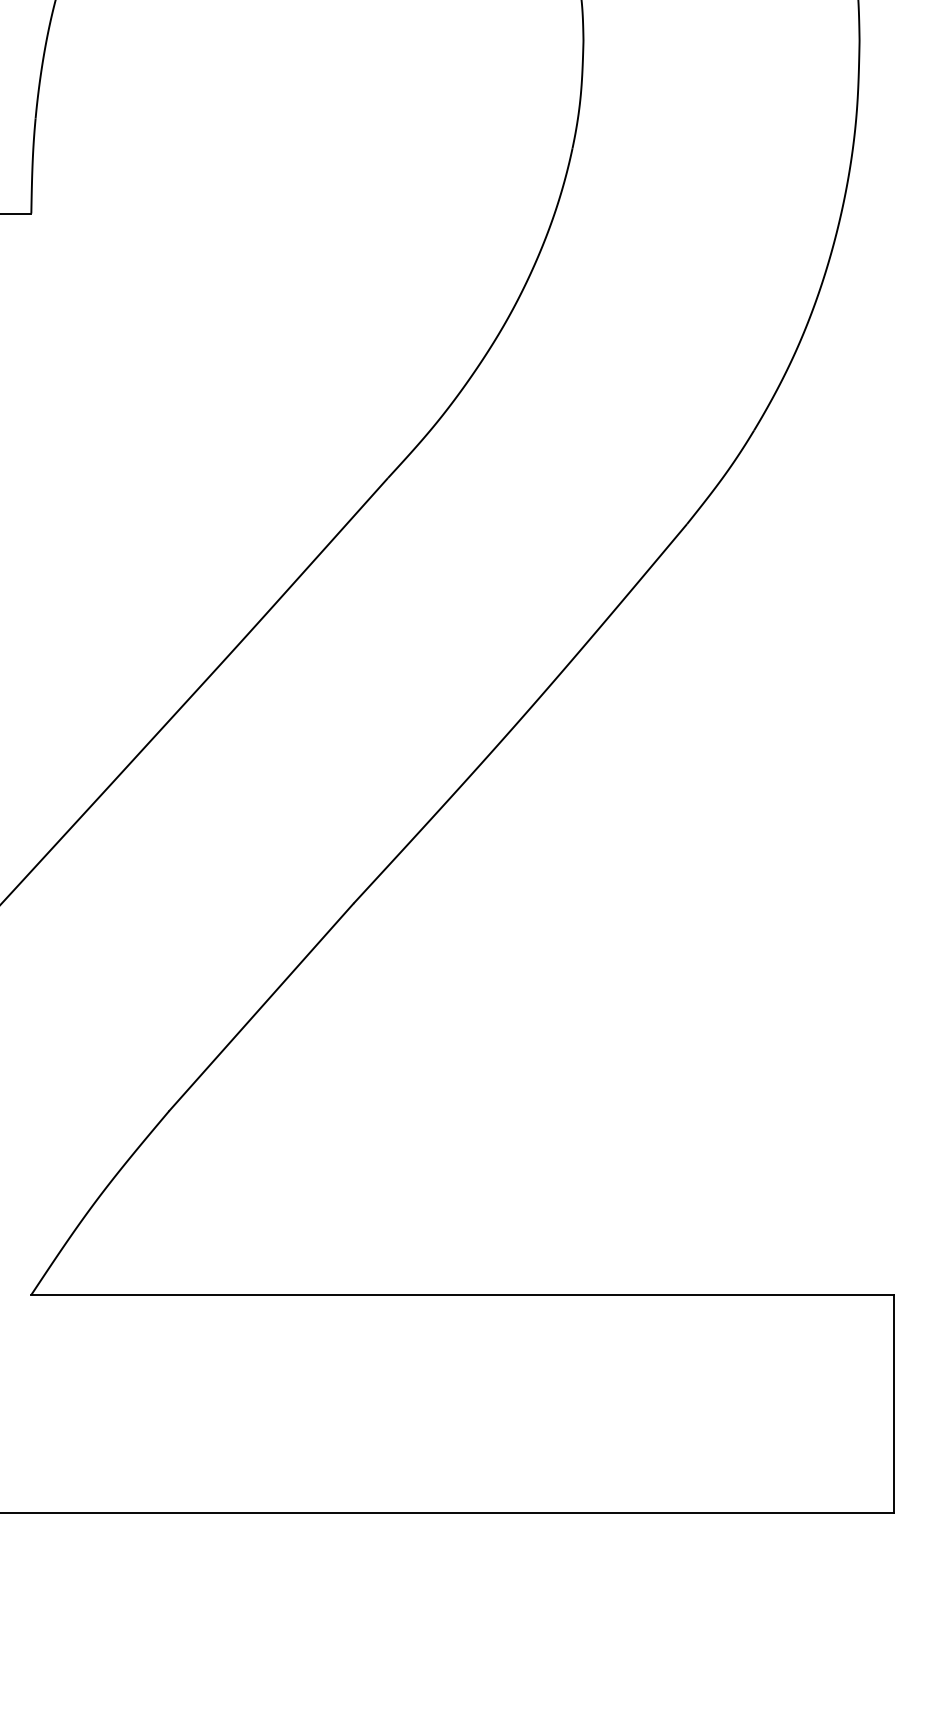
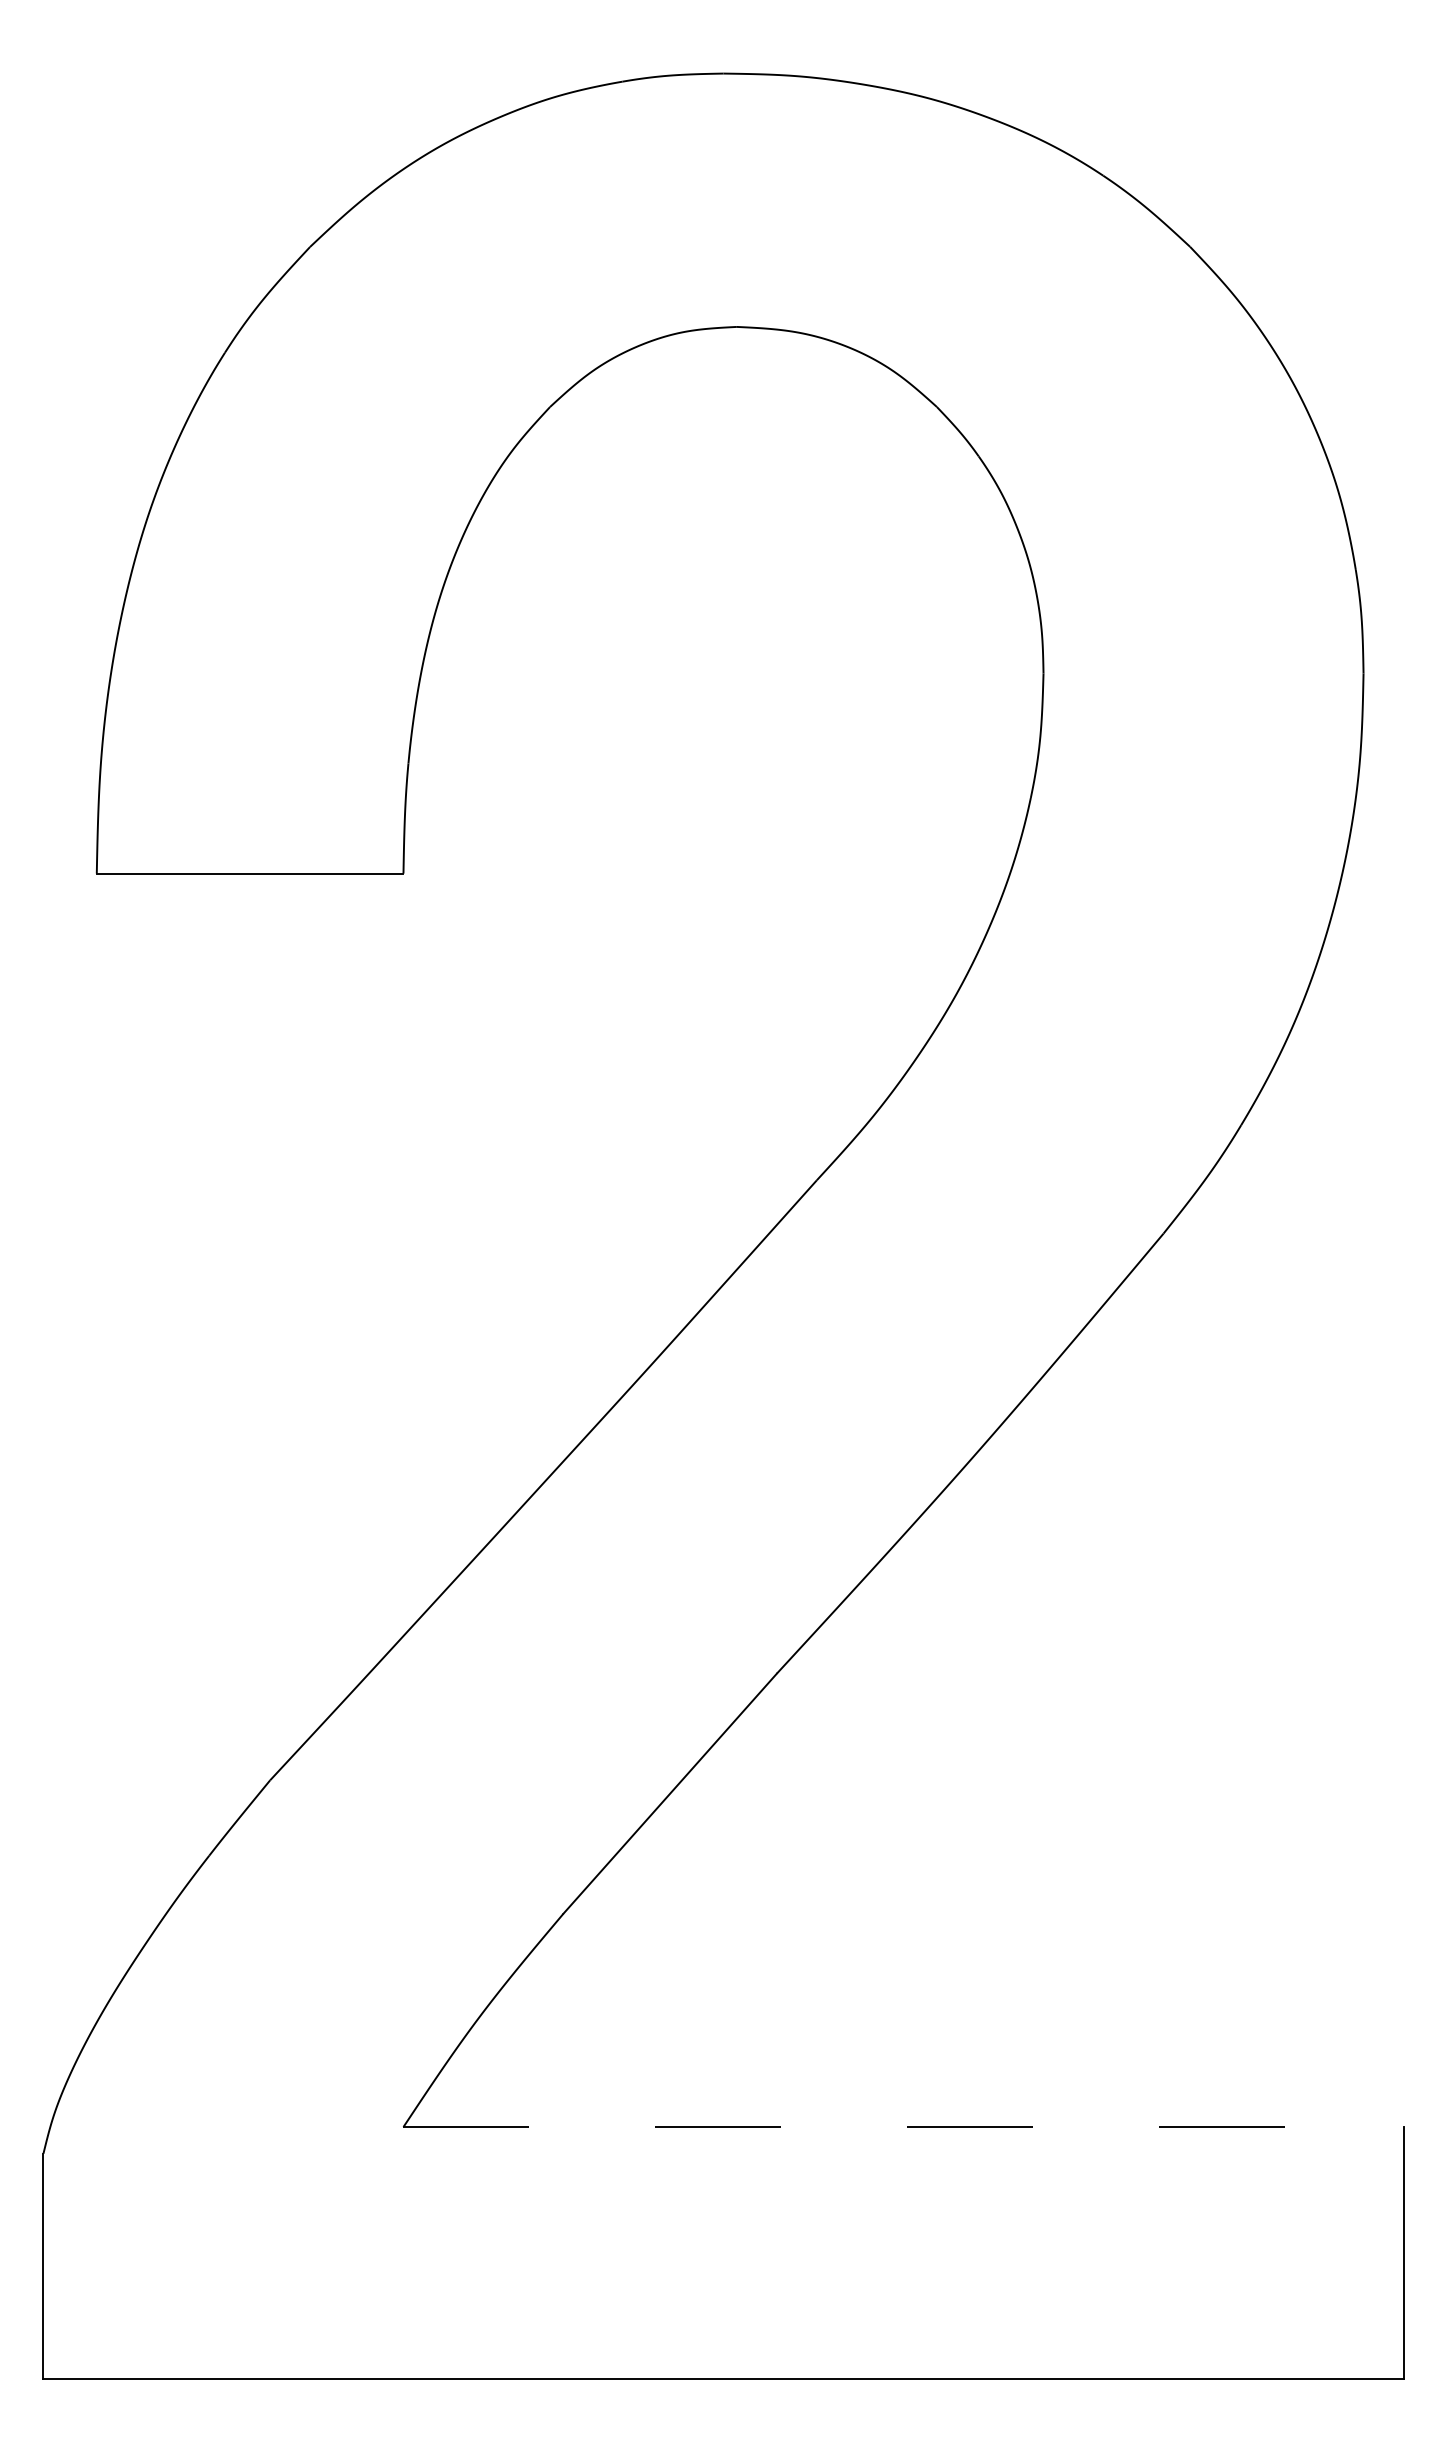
line: (463, 1295) -> (904, 2127), solid -> dashed

